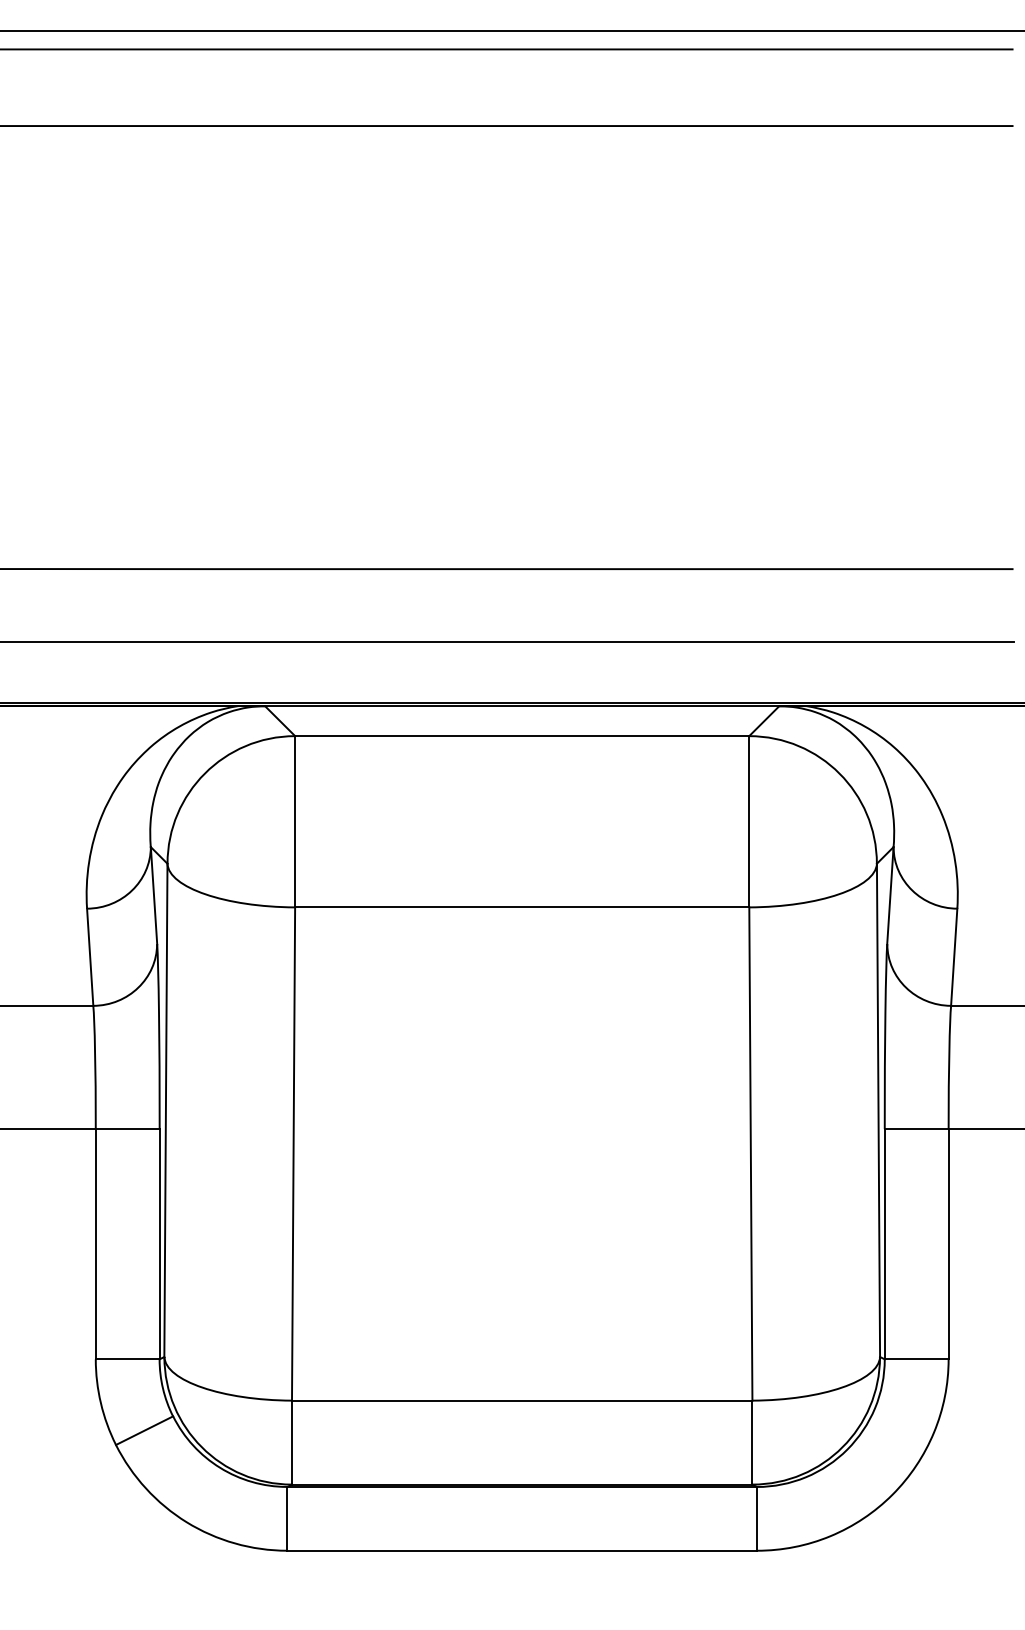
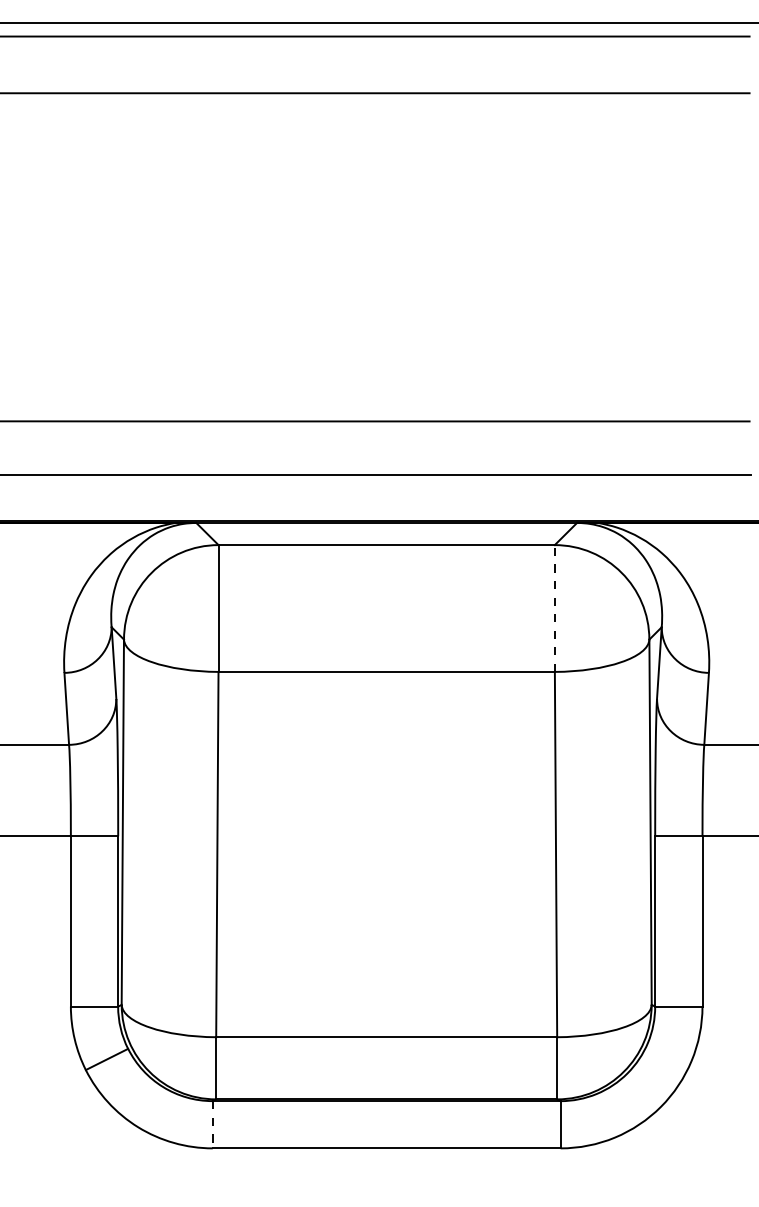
line: (748, 821) -> (554, 608), solid -> dashed
line: (286, 1518) -> (212, 1124), solid -> dashed

